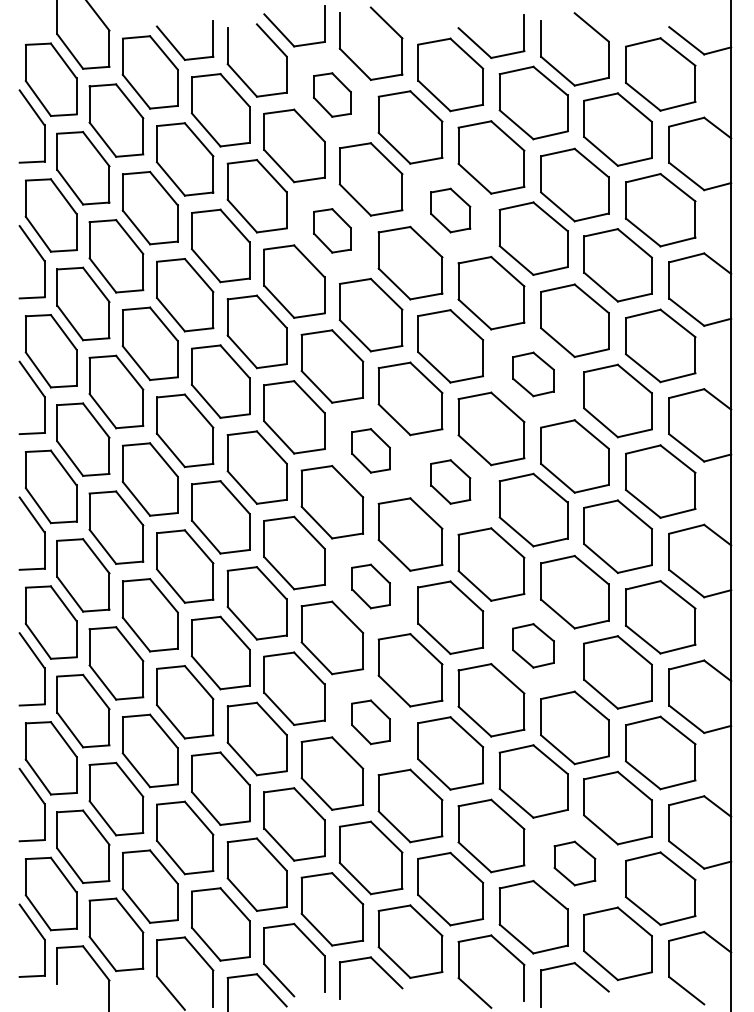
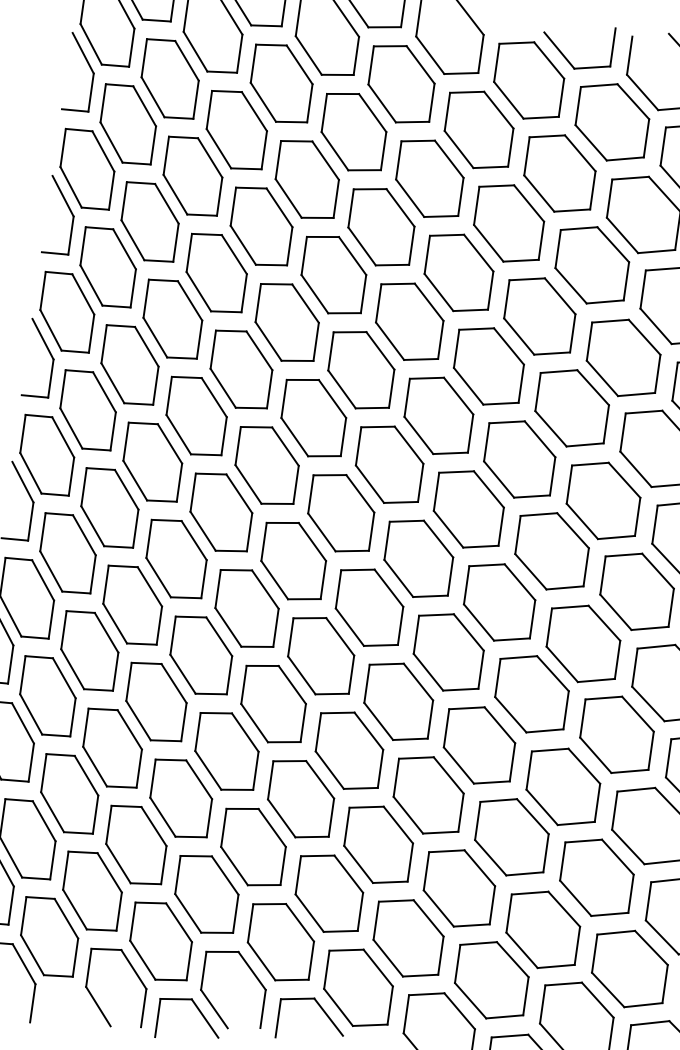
part: (332, 94) -> (401, 83), size x1.67
part: (450, 210) -> (508, 223), size x1.67
part: (332, 230) -> (381, 226), size x1.67
part: (533, 374) -> (571, 408), size x1.67
part: (370, 450) -> (388, 464), size x1.67
part: (450, 481) -> (468, 508), size x1.67
part: (370, 586) -> (368, 607), size x1.67
part: (533, 645) -> (531, 693), size x1.67
part: (370, 722) -> (348, 750), size x1.67
part: (574, 863) -> (542, 929), size x1.67

